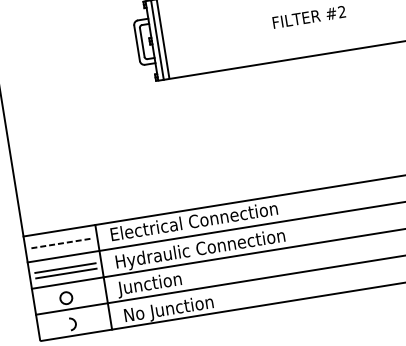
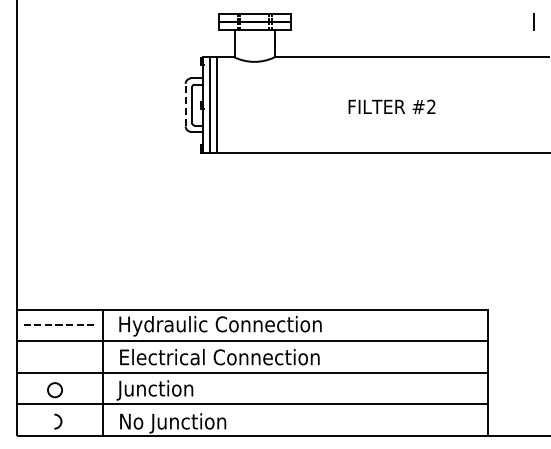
line: (136, 42) -> (185, 104), solid -> dashed
text: (196, 222) -> (221, 326), Electrical Connection -> Hydraulic Connection
text: (201, 250) -> (222, 359), Hydraulic Connection -> Electrical Connection
line: (65, 267) -> (59, 354), removed
line: (66, 273) -> (59, 361), removed

